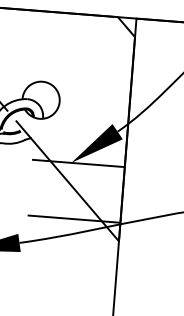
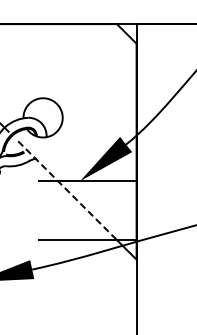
line: (58, 170) -> (67, 190), solid -> dashed

